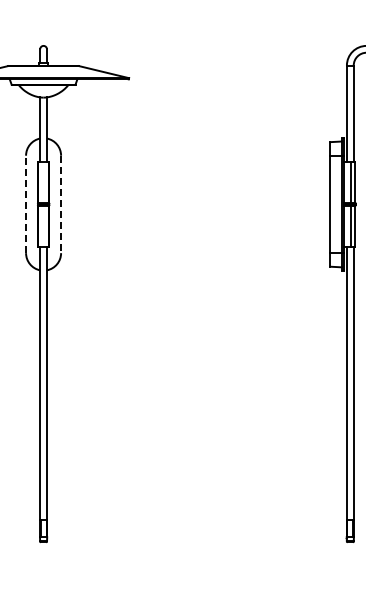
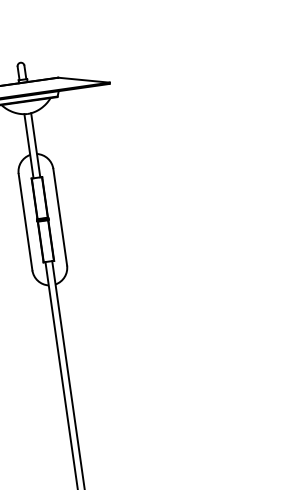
line: (26, 204) -> (25, 222), dashed -> solid
line: (61, 204) -> (60, 217), dashed -> solid

